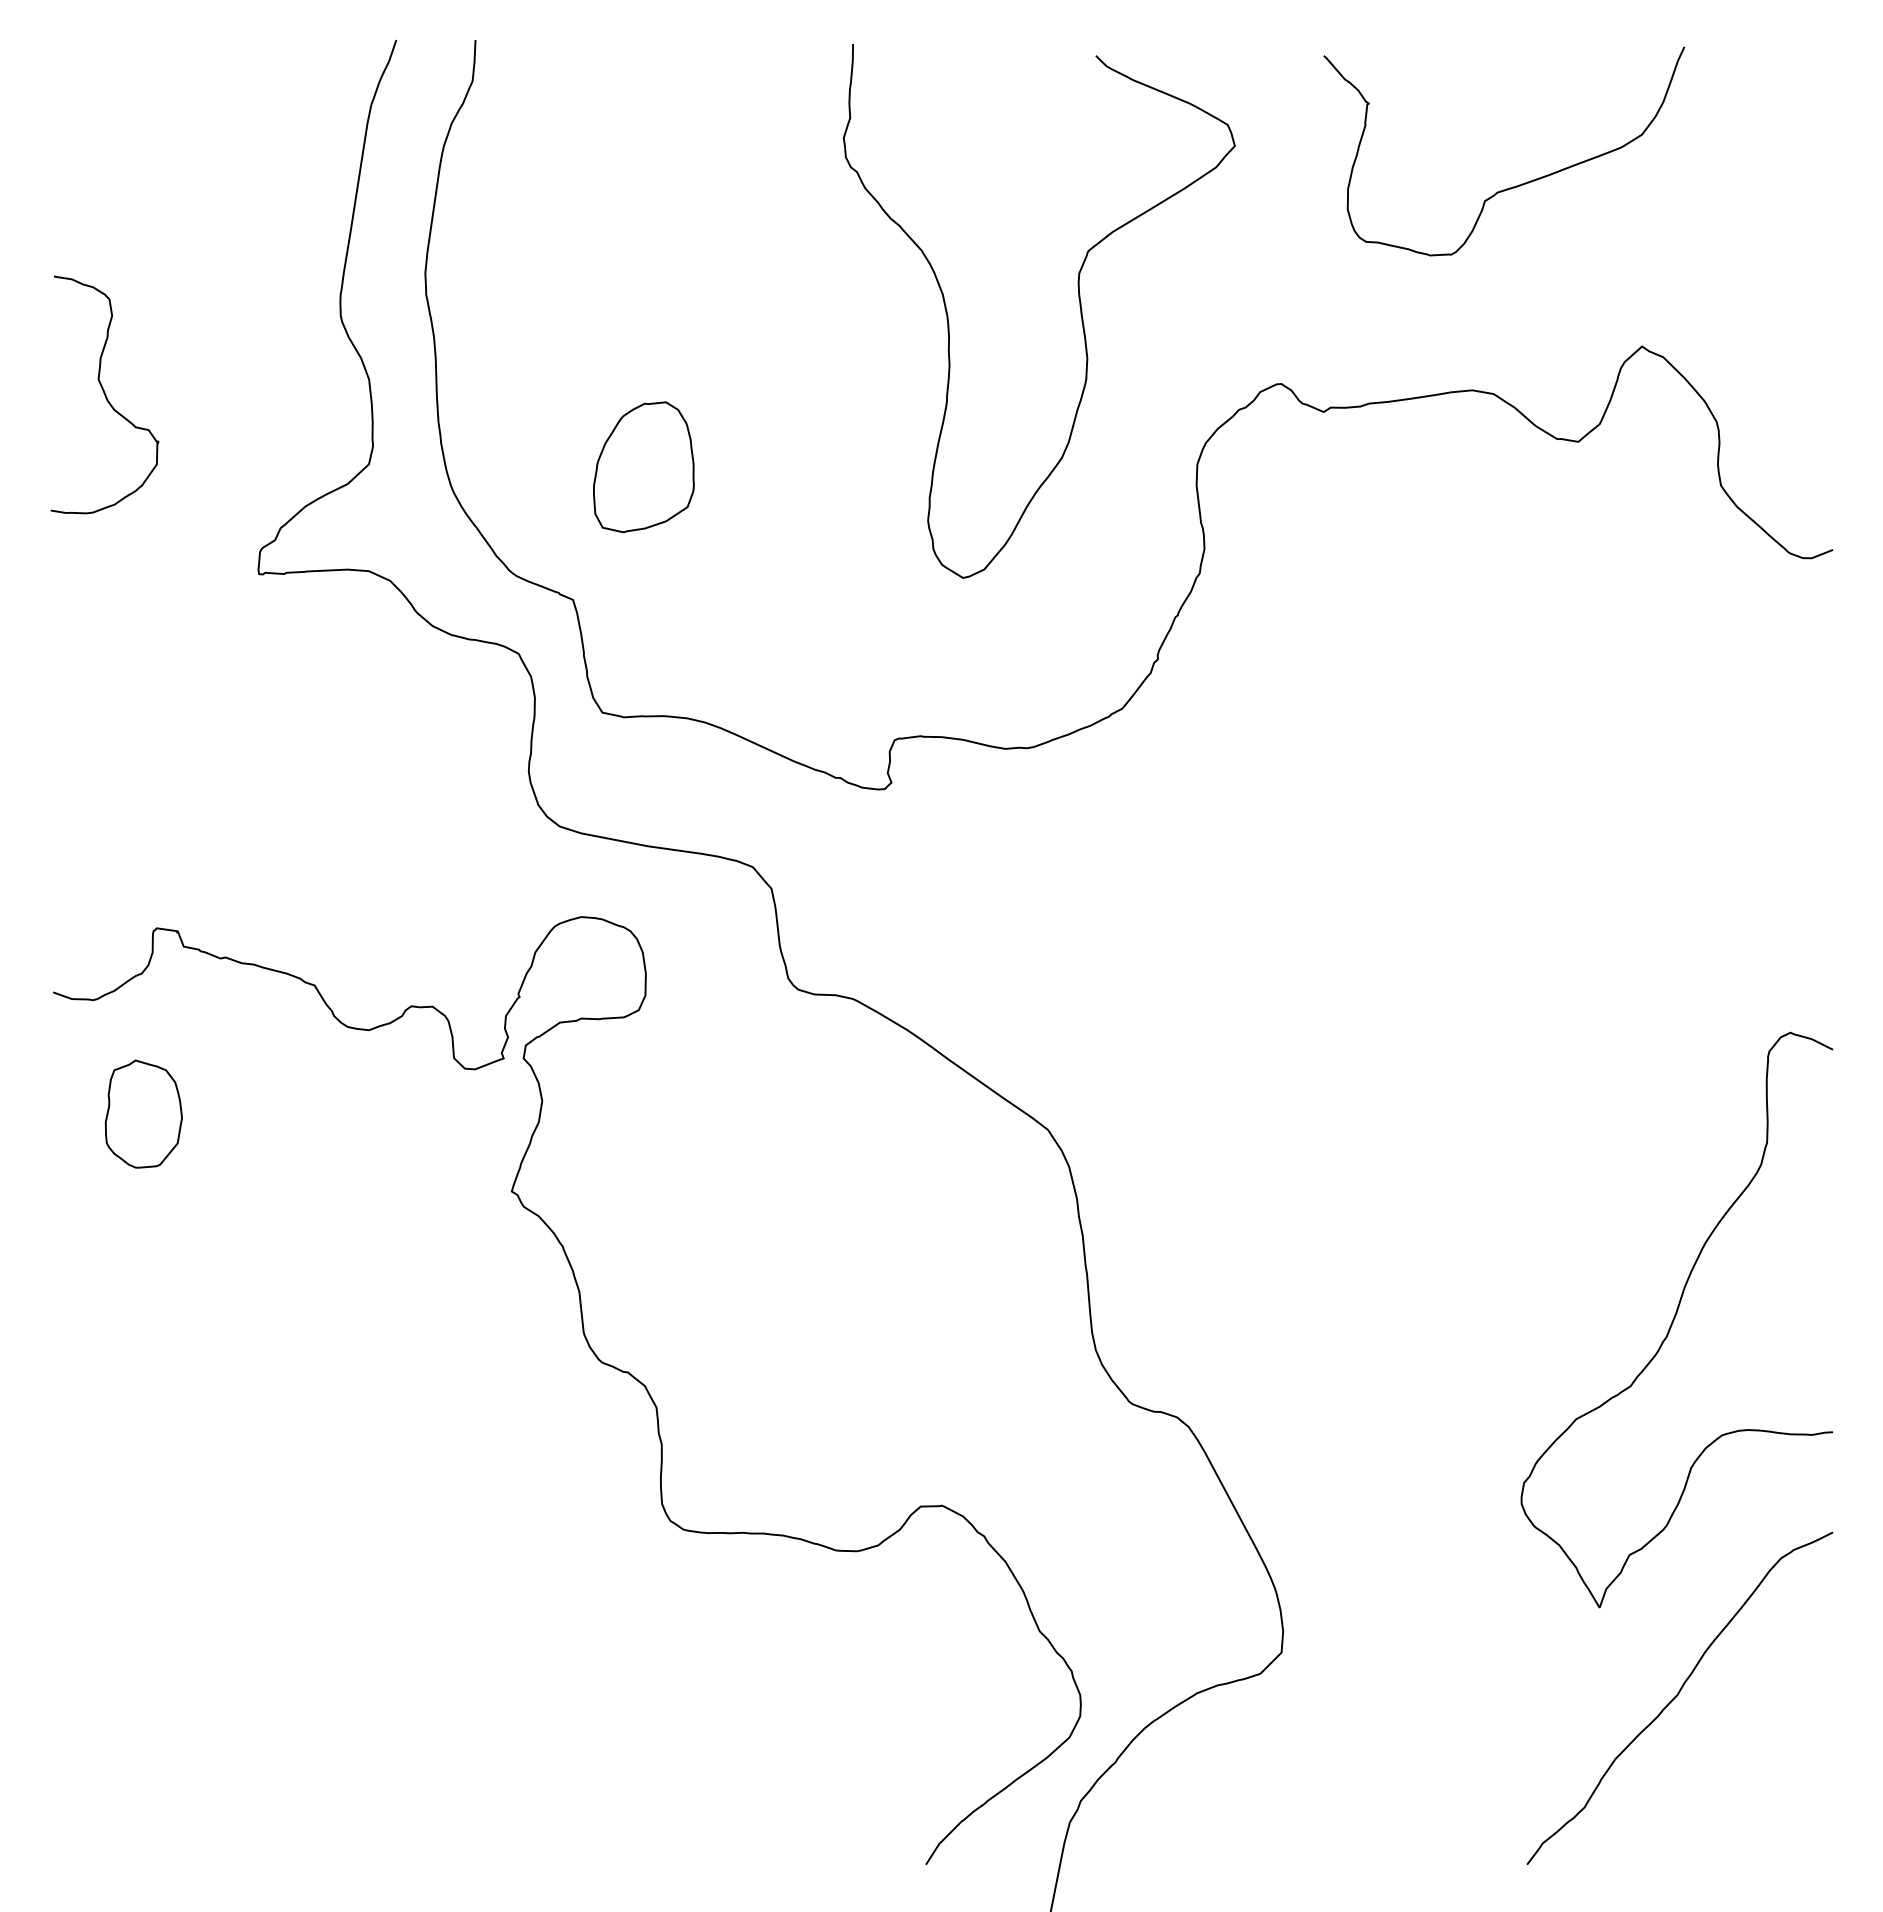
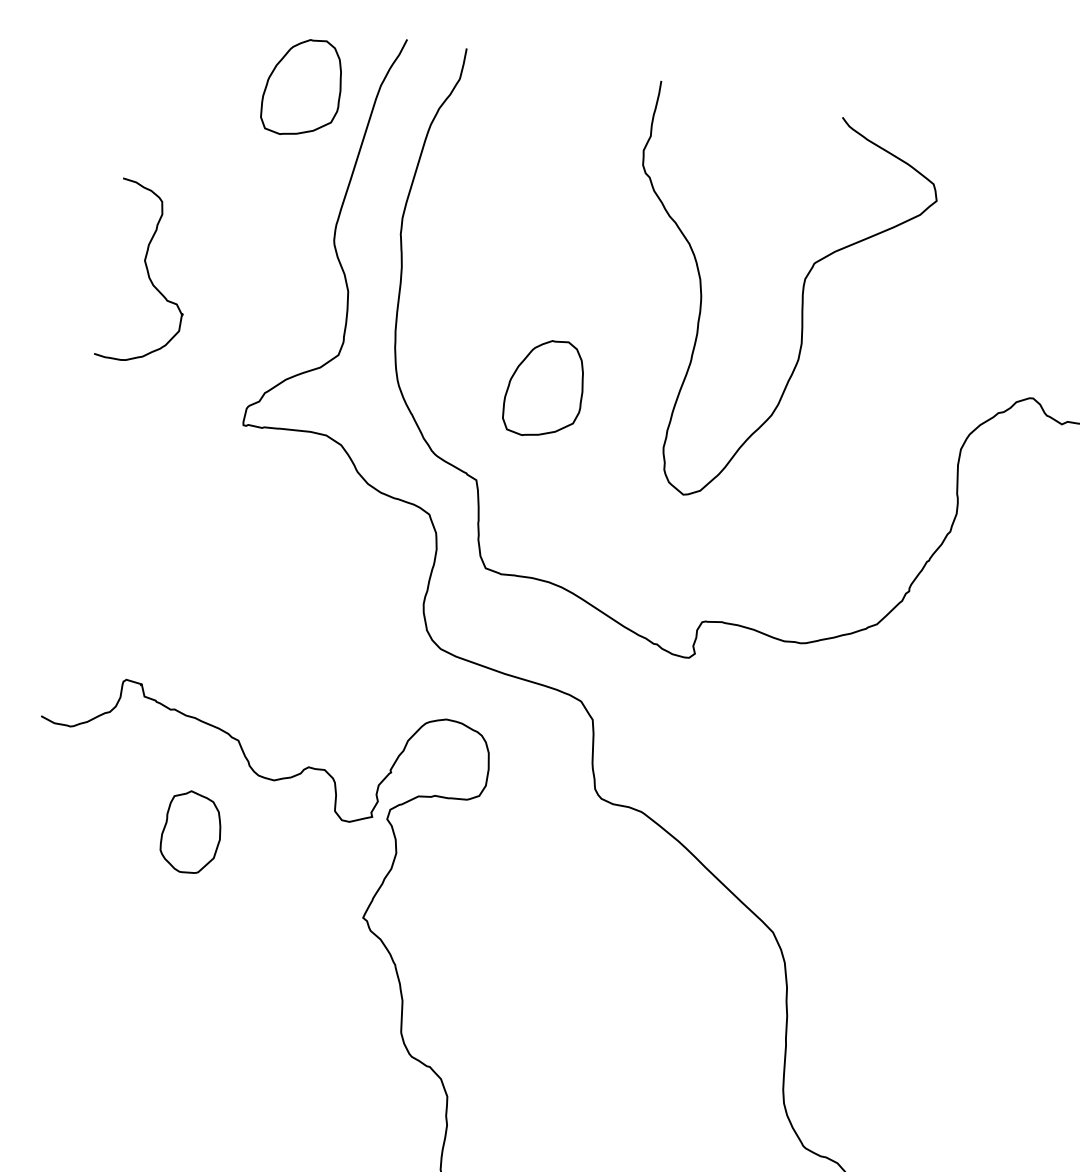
part: (269, 123) -> (302, 87), added
curve: (1079, 306) -> (801, 303), moved
part: (143, 1113) -> (191, 831), moved

